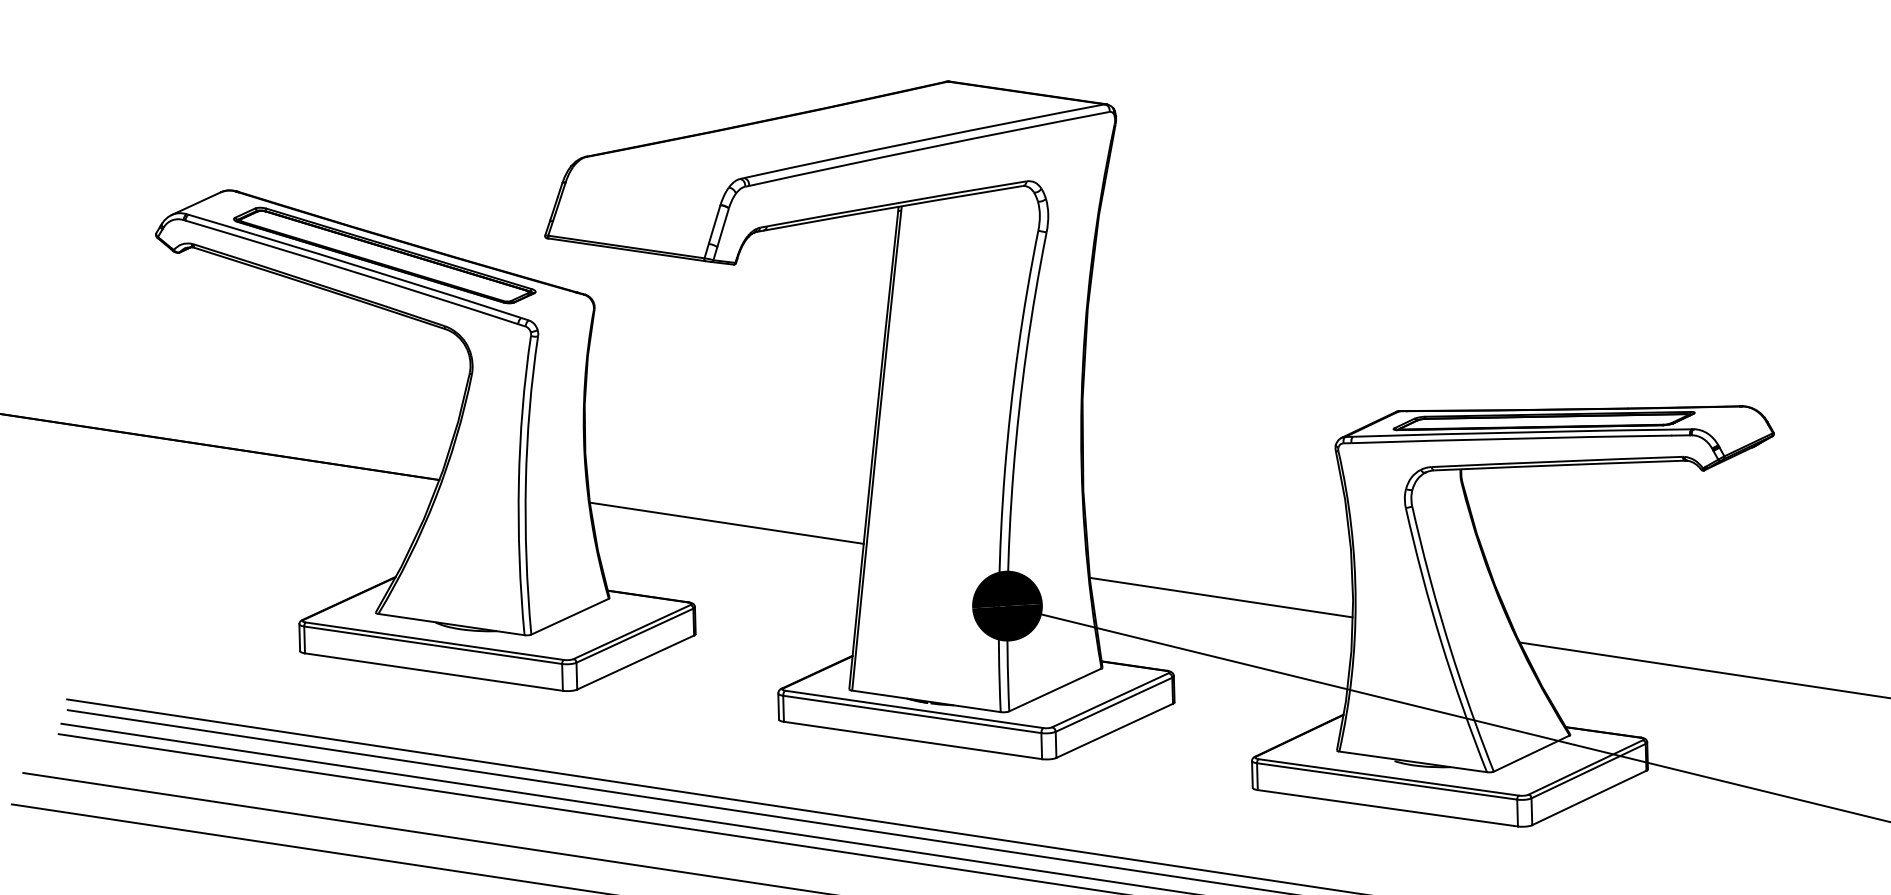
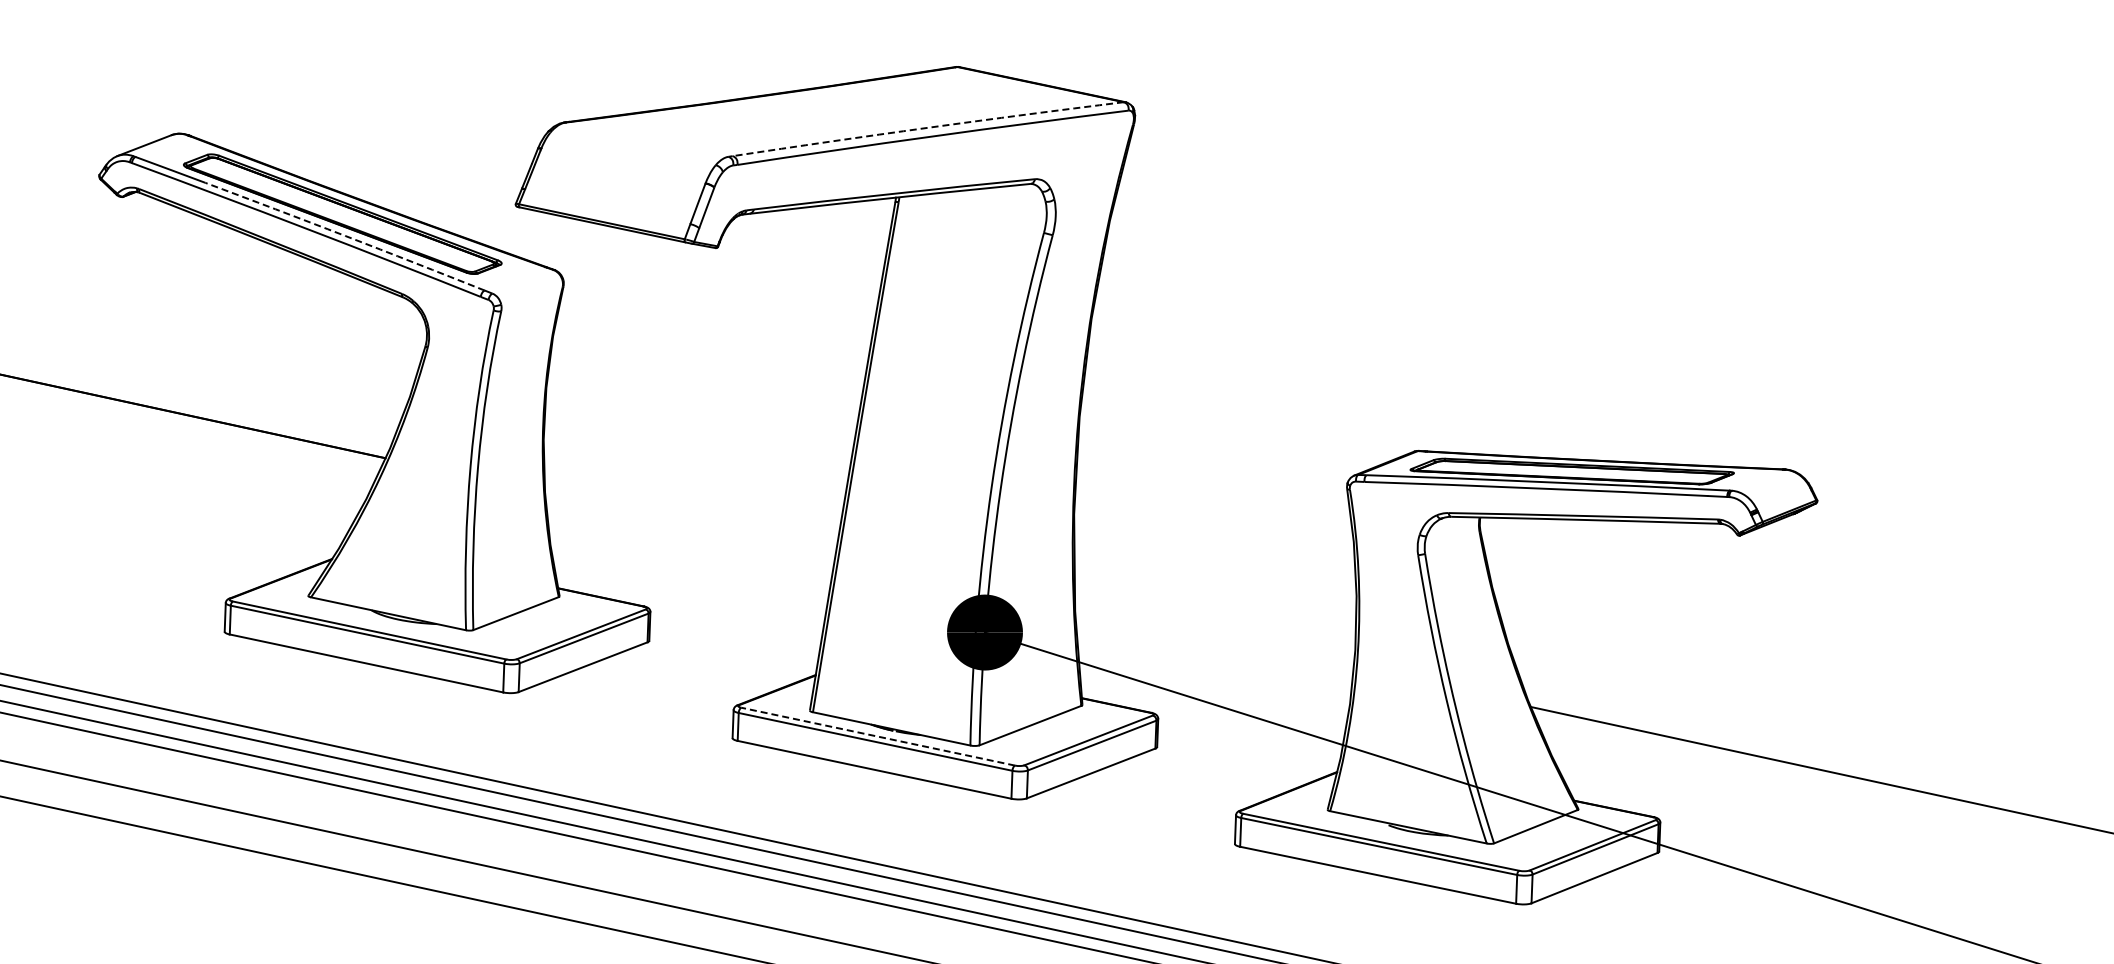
arc: (924, 139) -> (928, 127), solid -> dashed
arc: (388, 275) -> (345, 235), solid -> dashed
line: (726, 522) -> (690, 523), removed
line: (1221, 597) -> (1214, 638), removed
line: (914, 709) -> (878, 736), solid -> dashed

